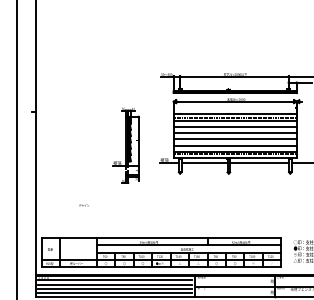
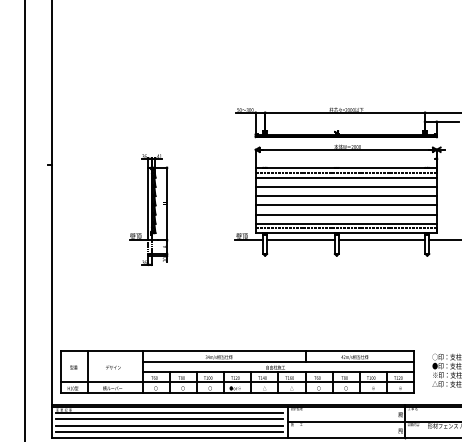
part: (125, 145) -> (147, 209), moved
text: (84, 205) -> (113, 367), moved

